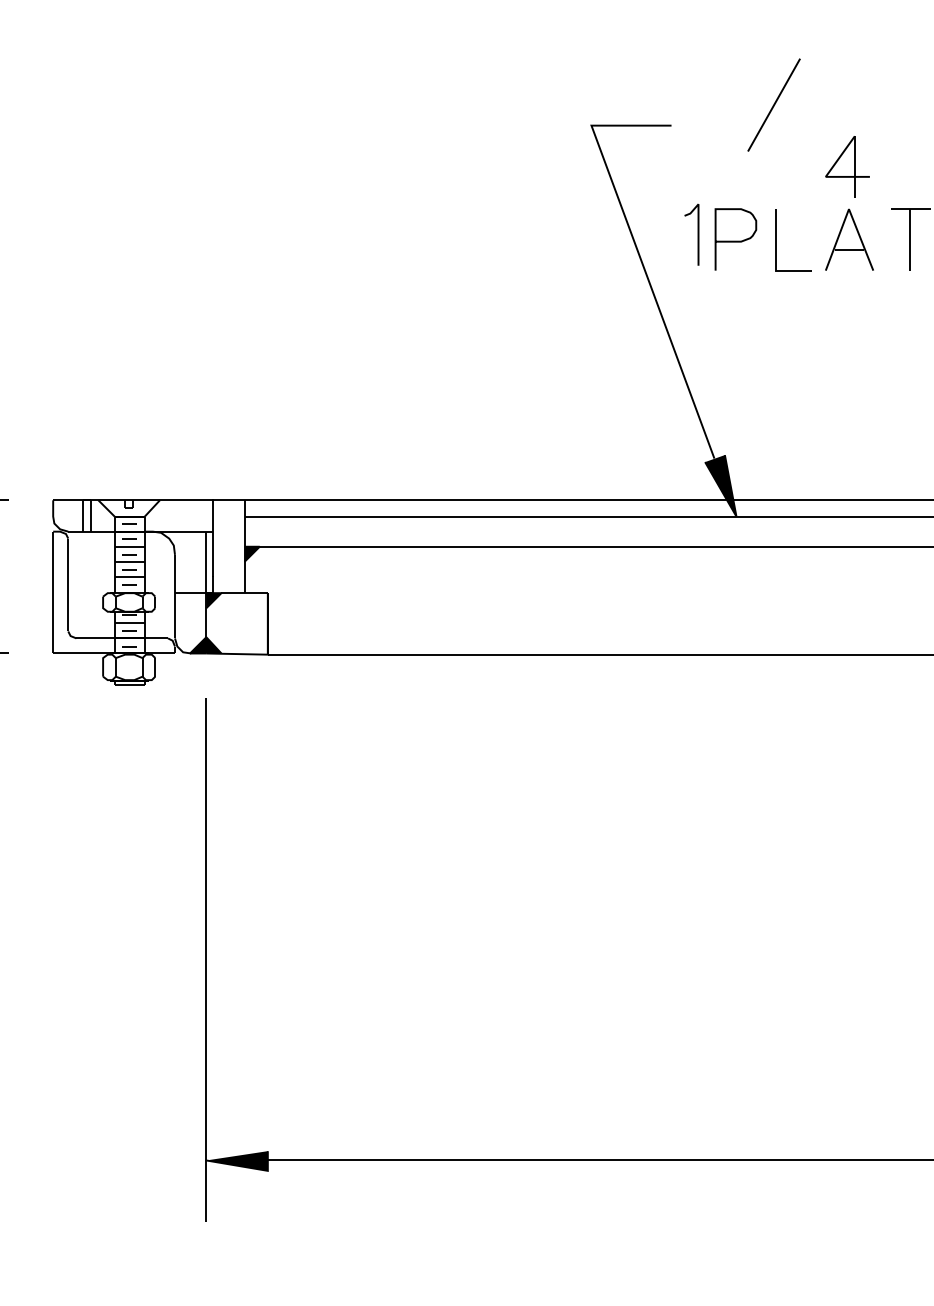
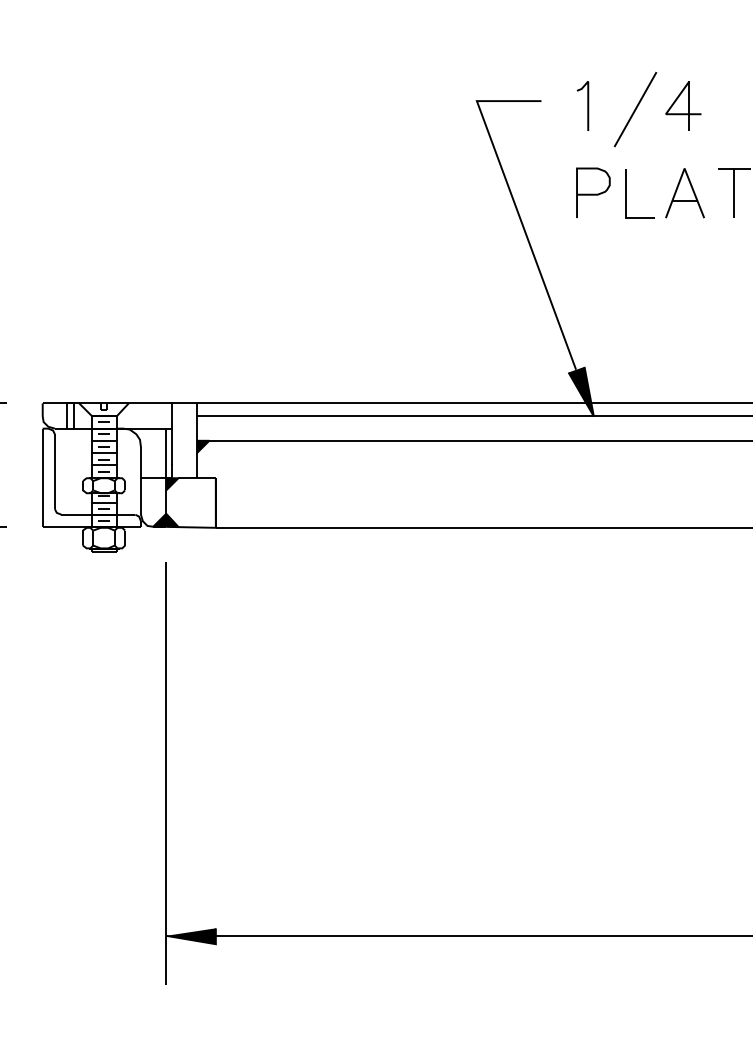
line: (773, 104) -> (635, 109), moved
part: (847, 166) -> (683, 105), moved
line: (697, 234) -> (587, 105), moved

